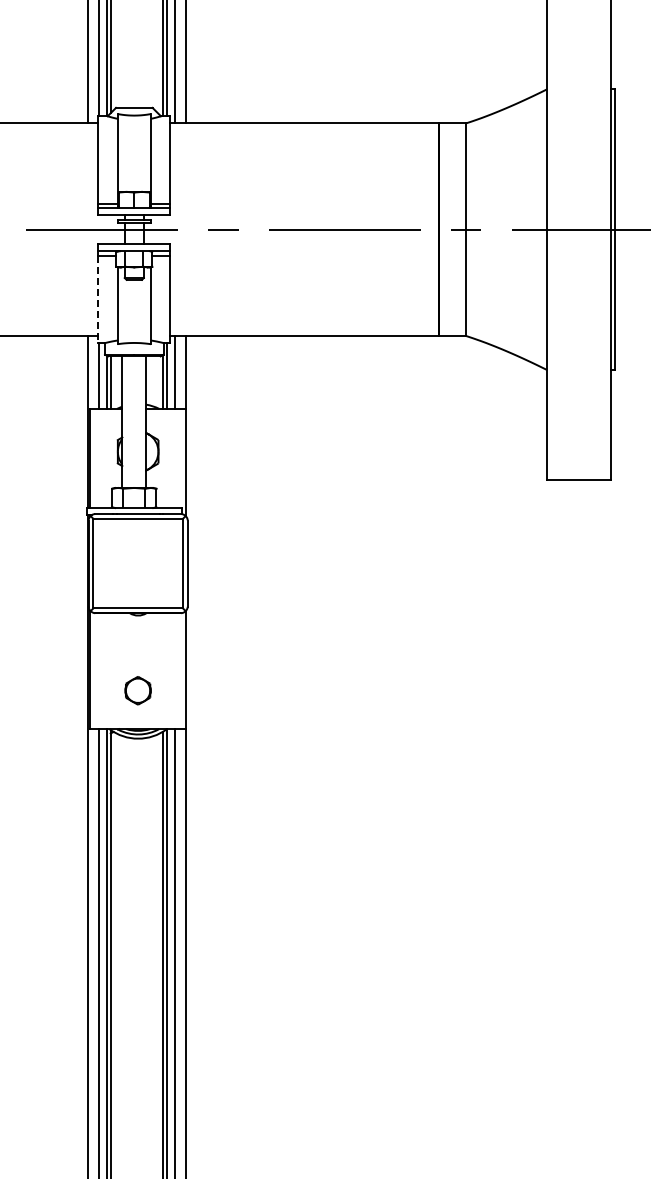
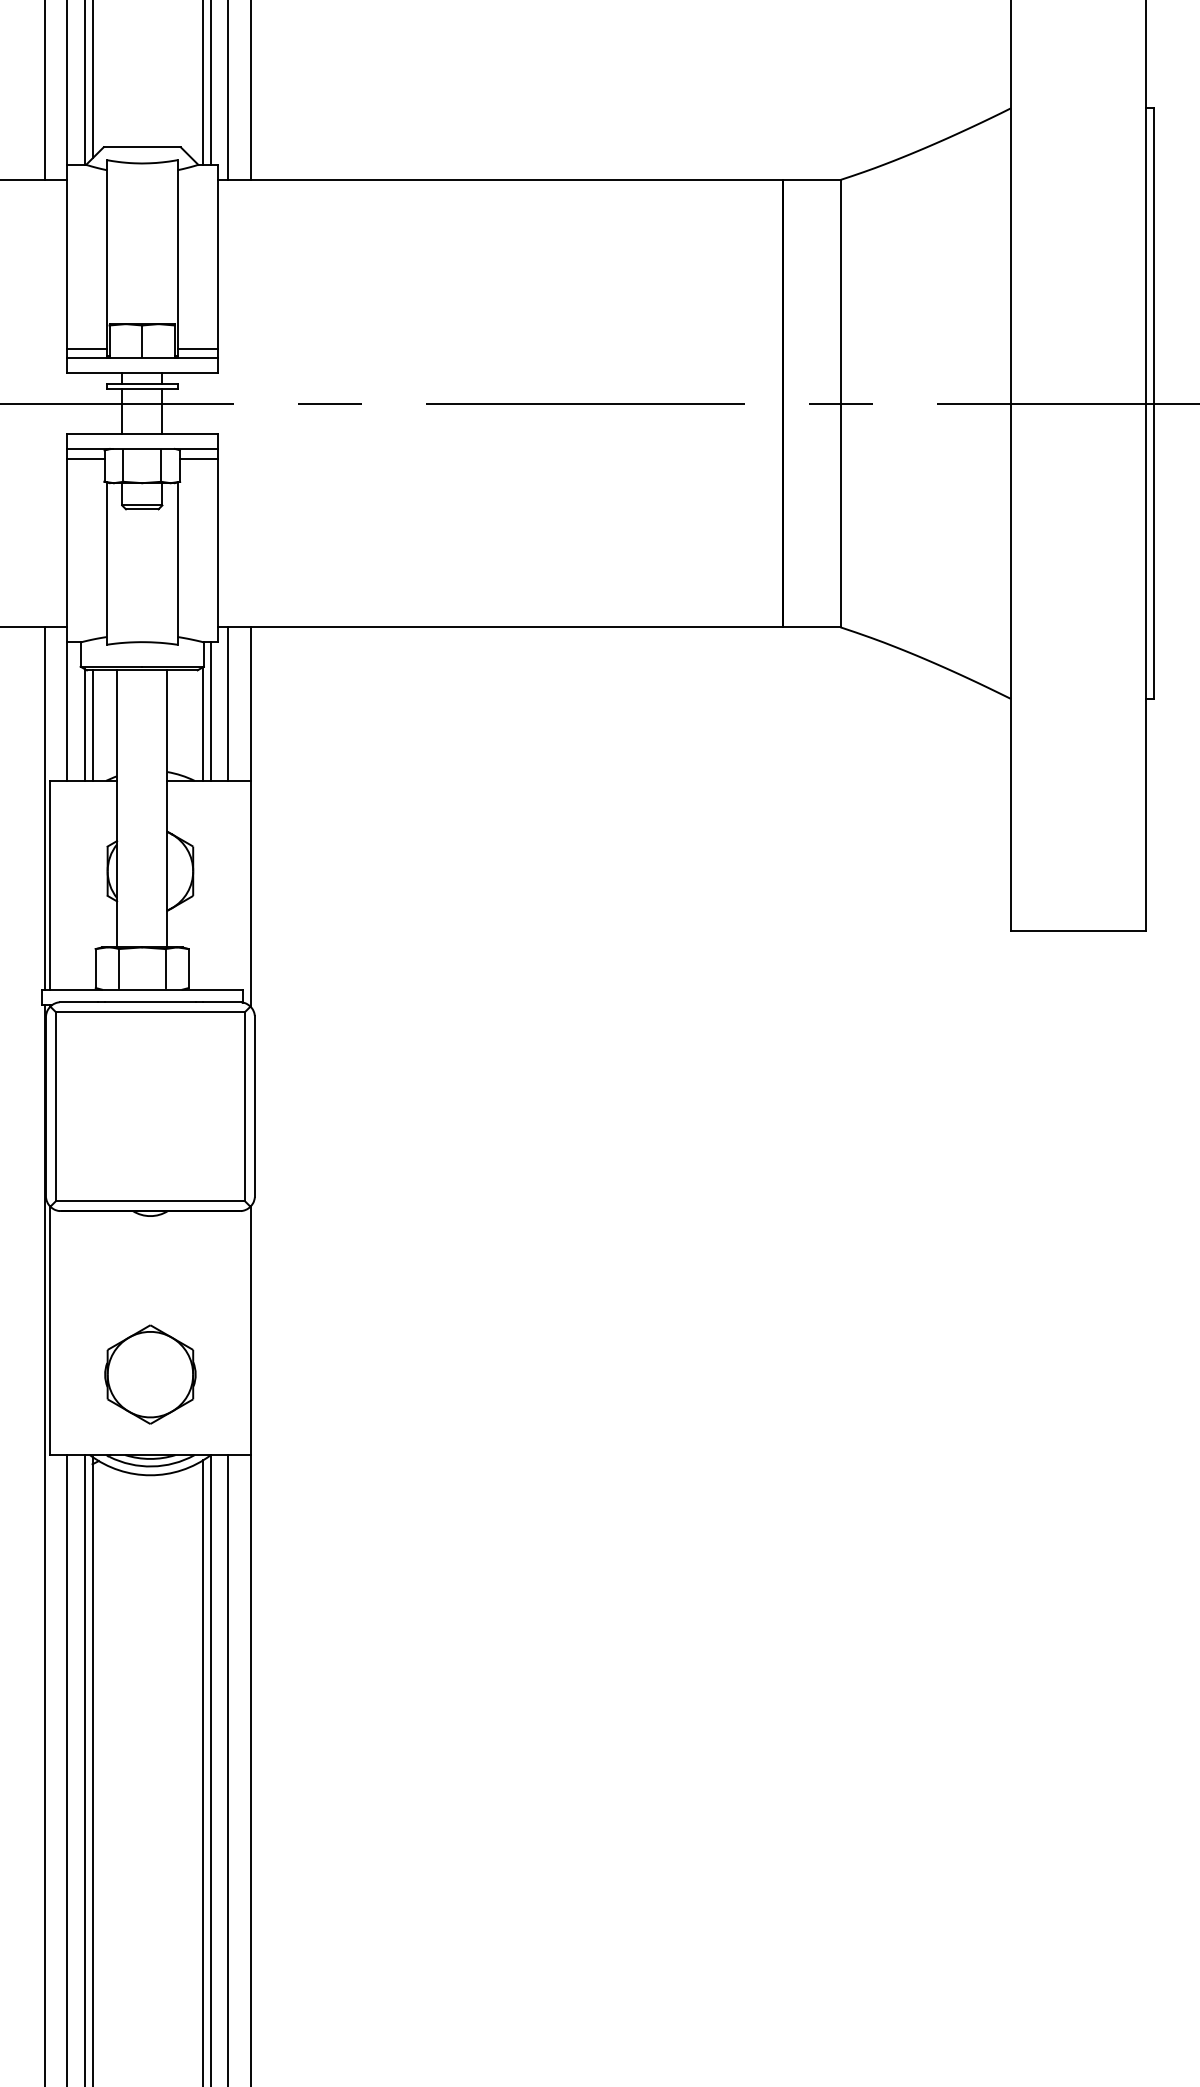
line: (98, 299) -> (66, 550), dashed -> solid
part: (137, 690) -> (148, 1373), size x1.67

